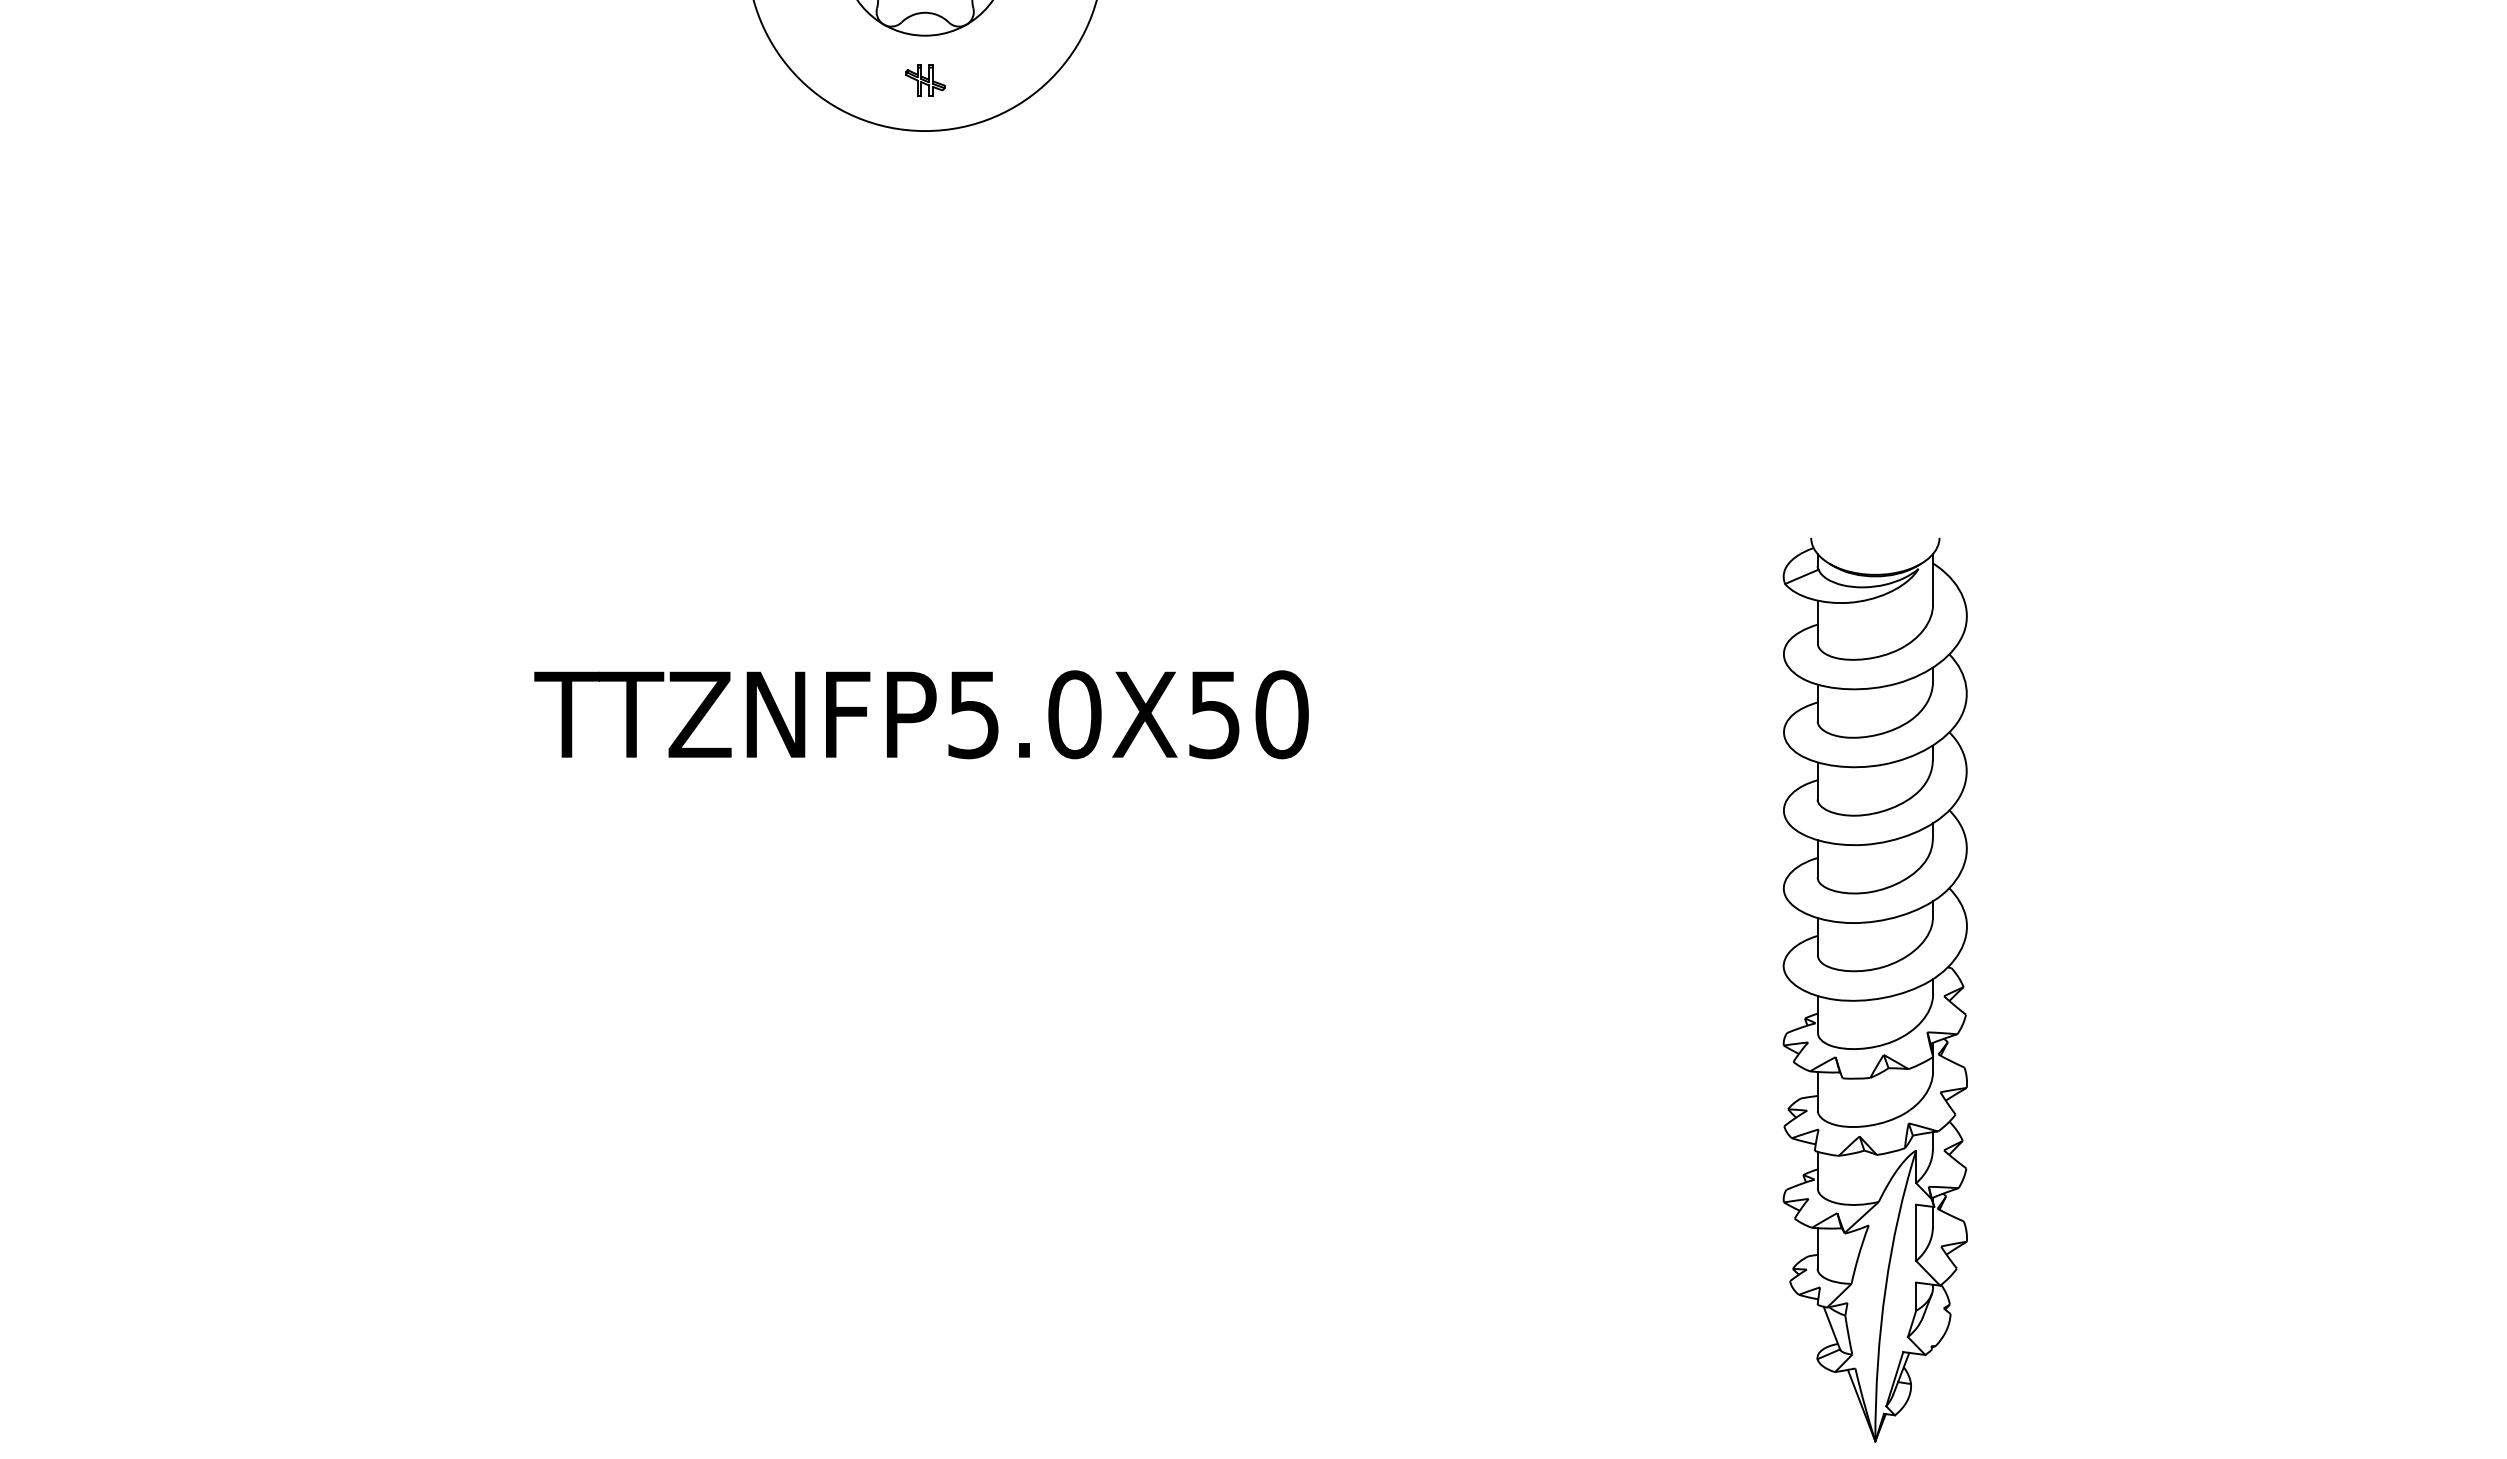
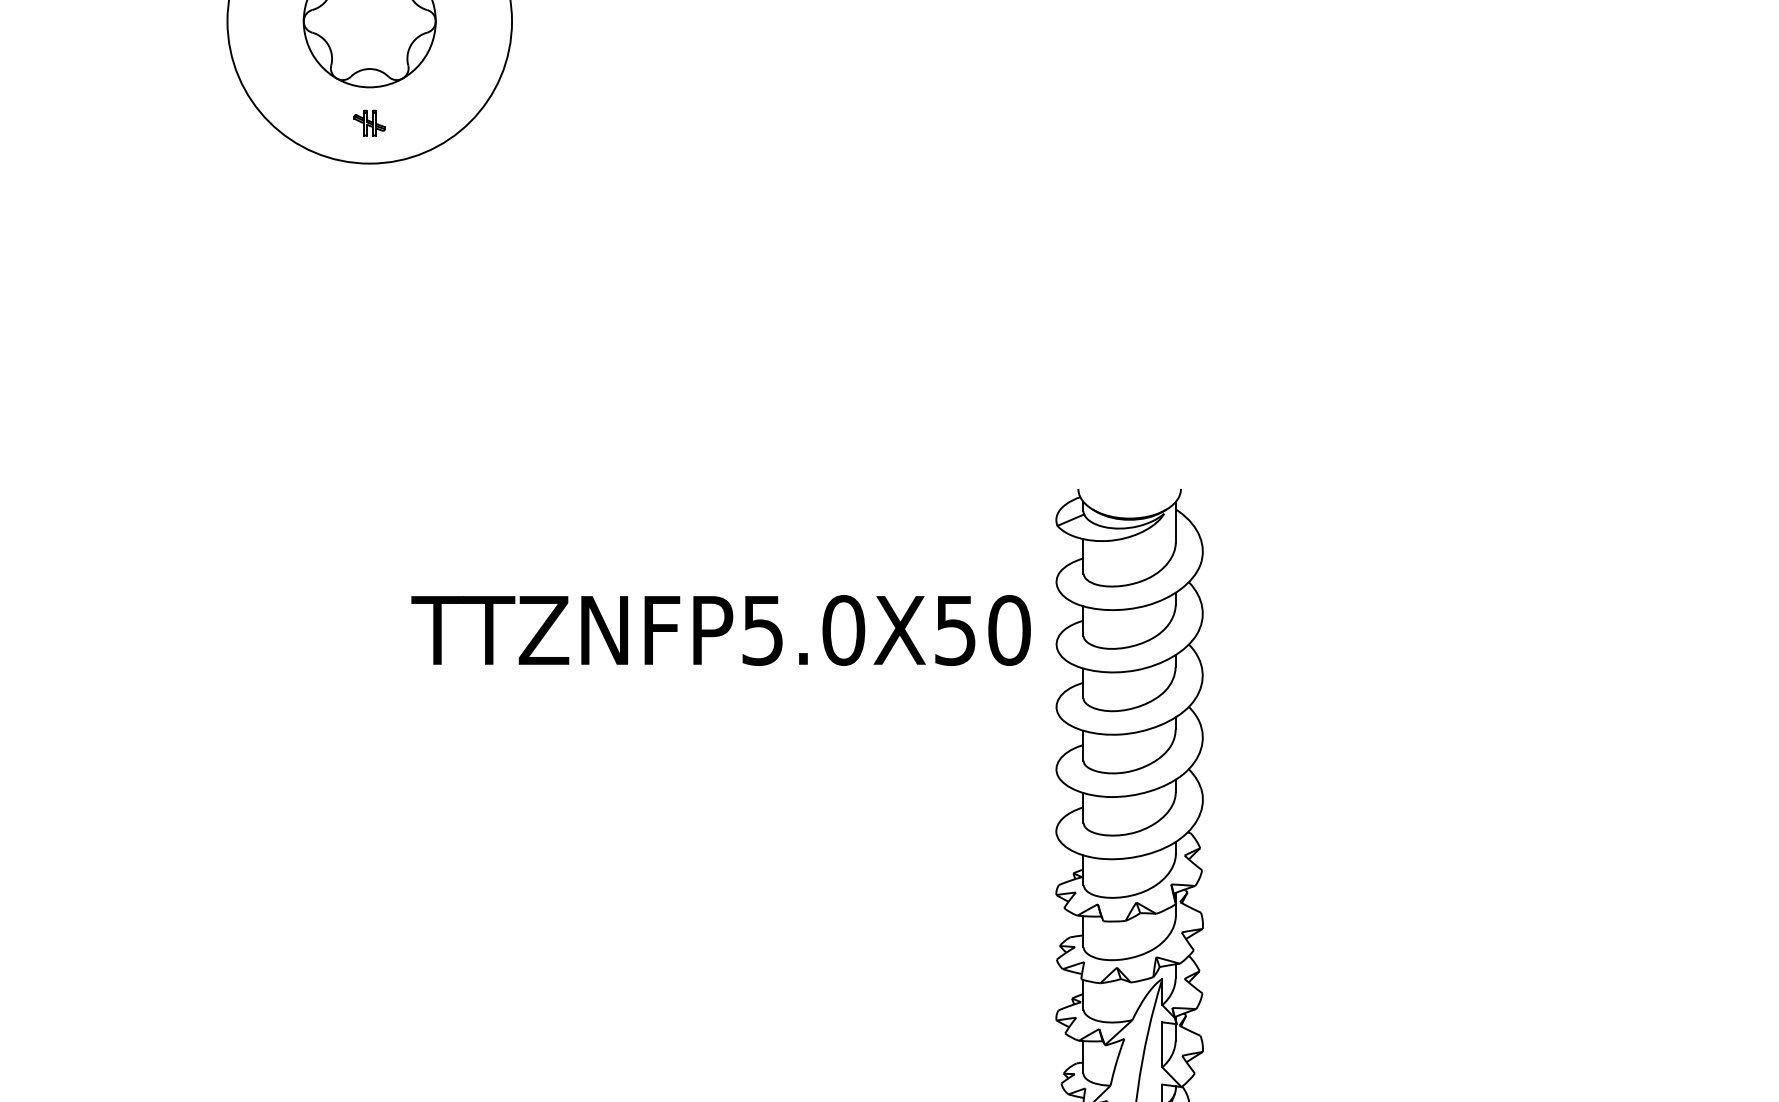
text: (921, 714) -> (721, 630), moved

